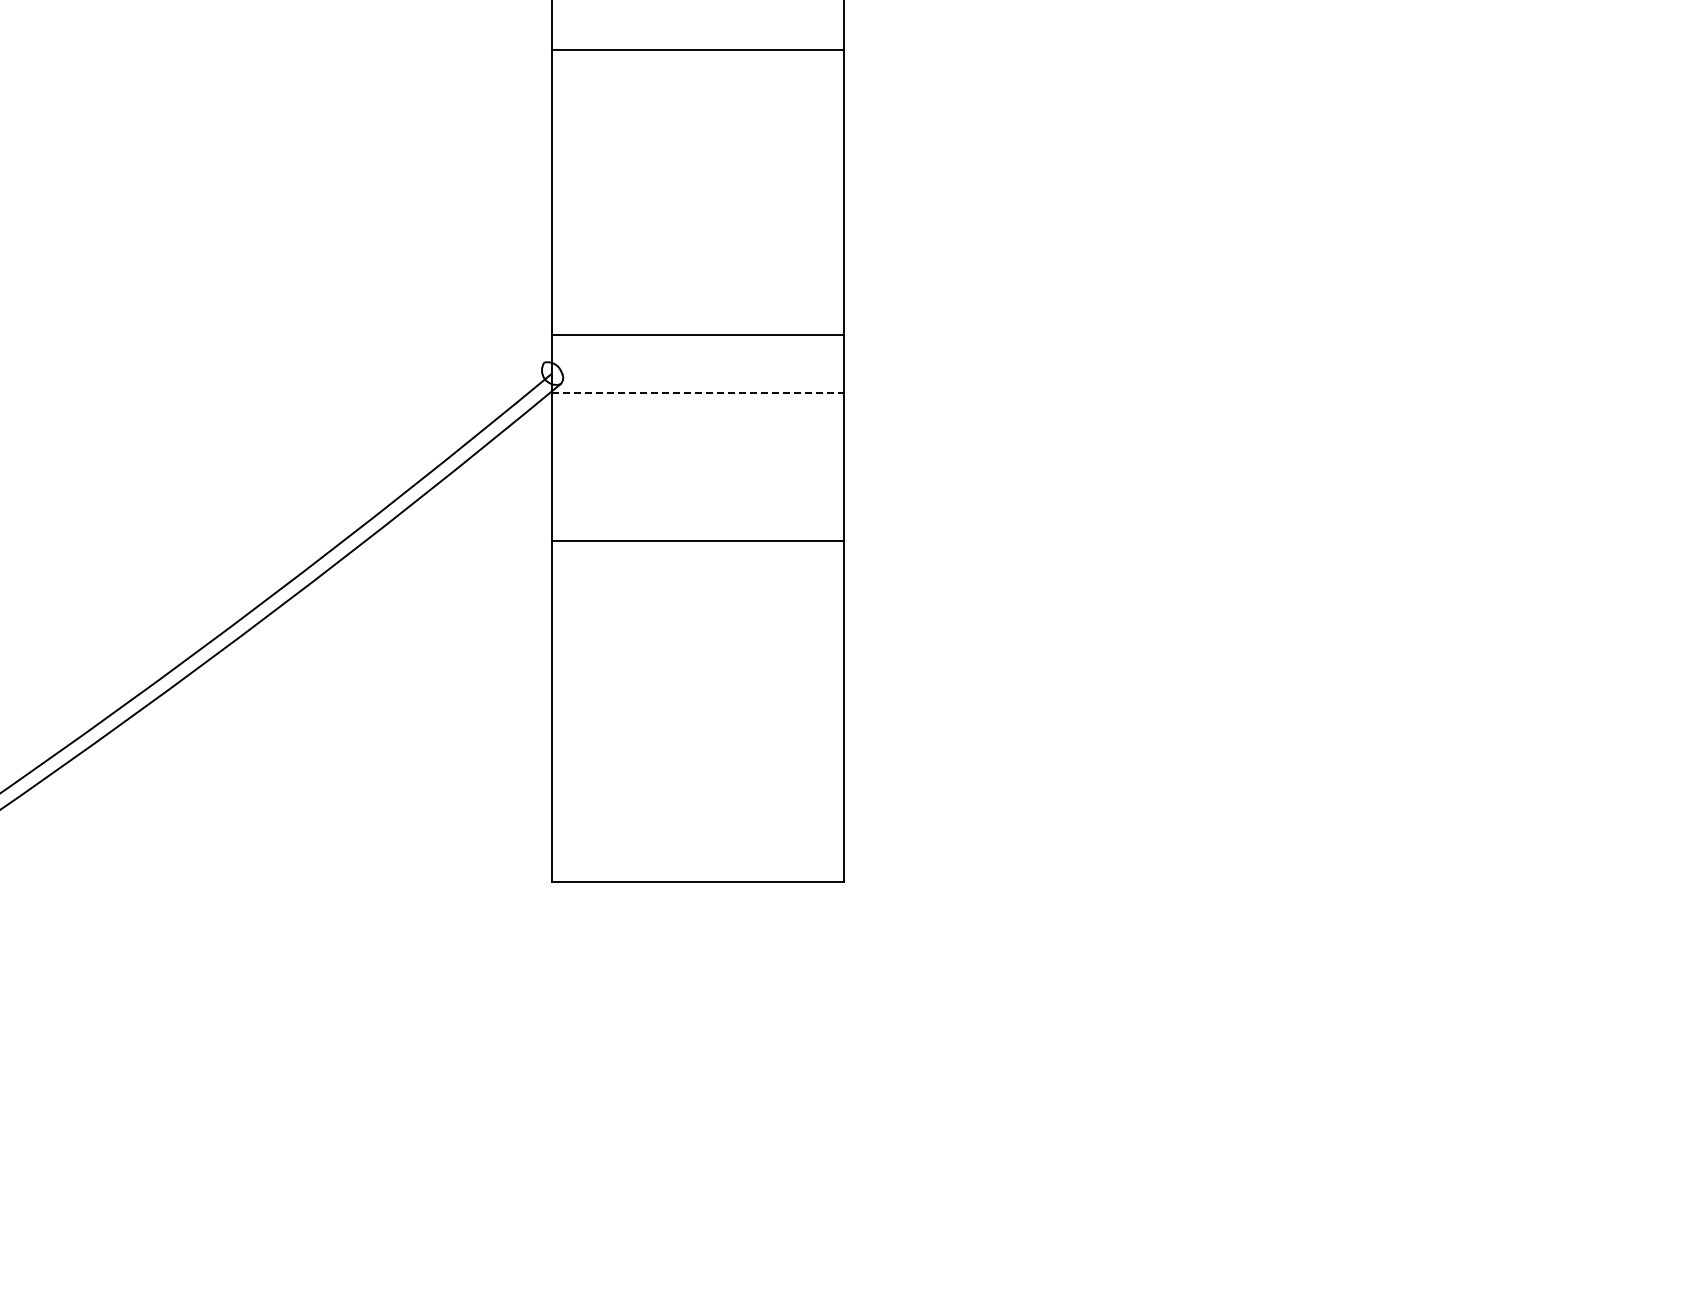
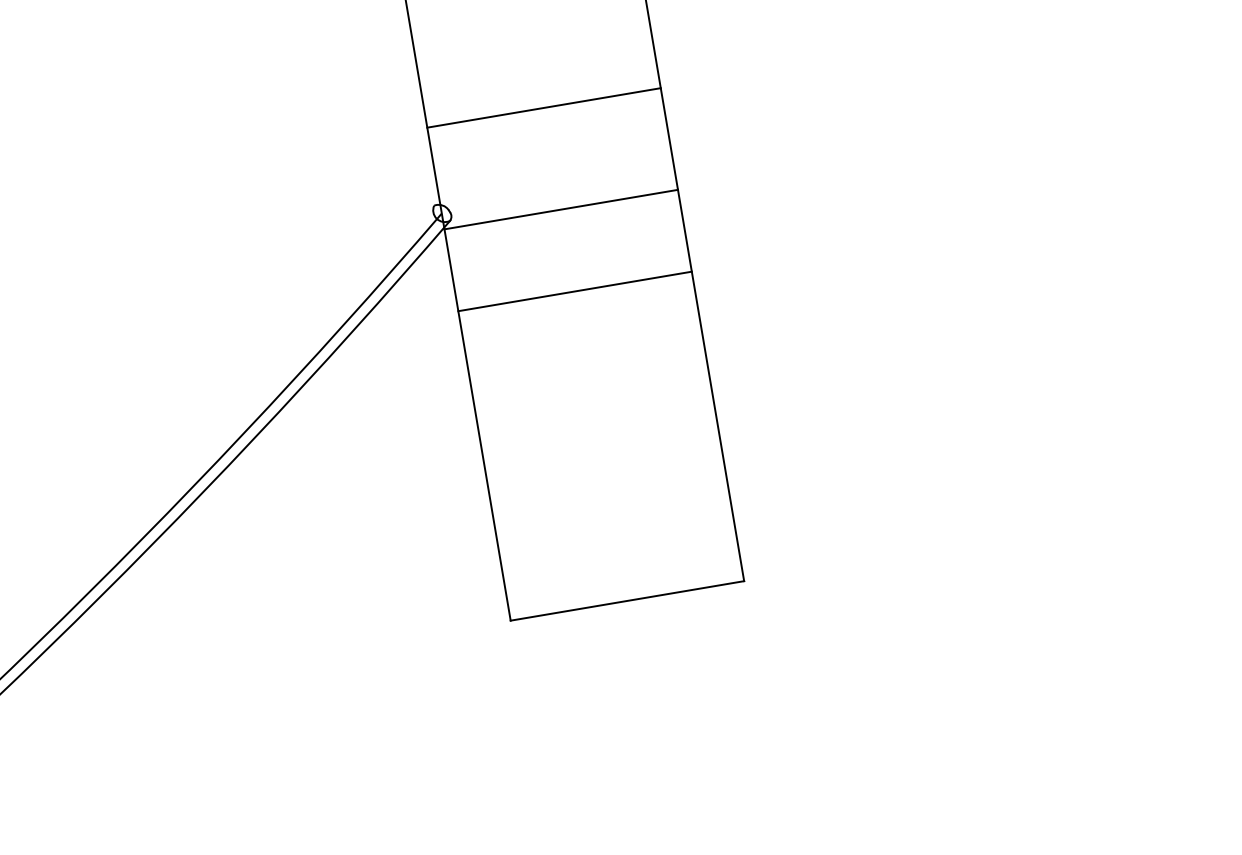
line: (697, 335) -> (543, 108), moved
line: (697, 393) -> (560, 209), dashed -> solid
line: (697, 540) -> (574, 291), moved

